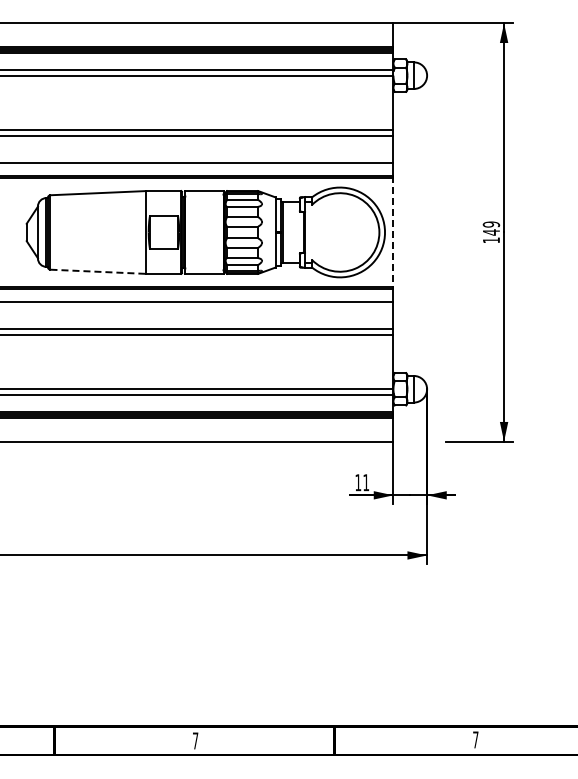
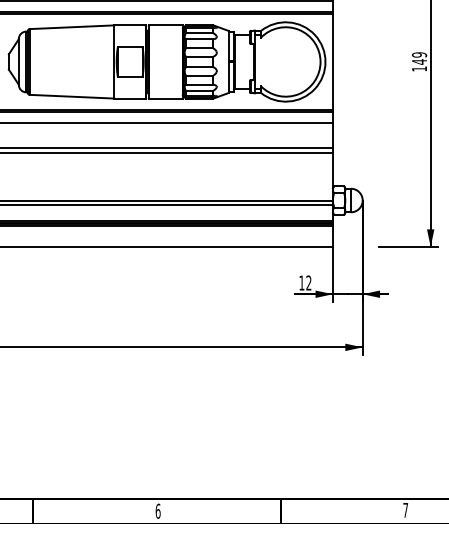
line: (393, 232) -> (332, 62), dashed -> solid
line: (98, 271) -> (72, 96), dashed -> solid
text: (366, 482) -> (309, 282), 11 -> 12
text: (195, 740) -> (158, 510), 7 -> 6

